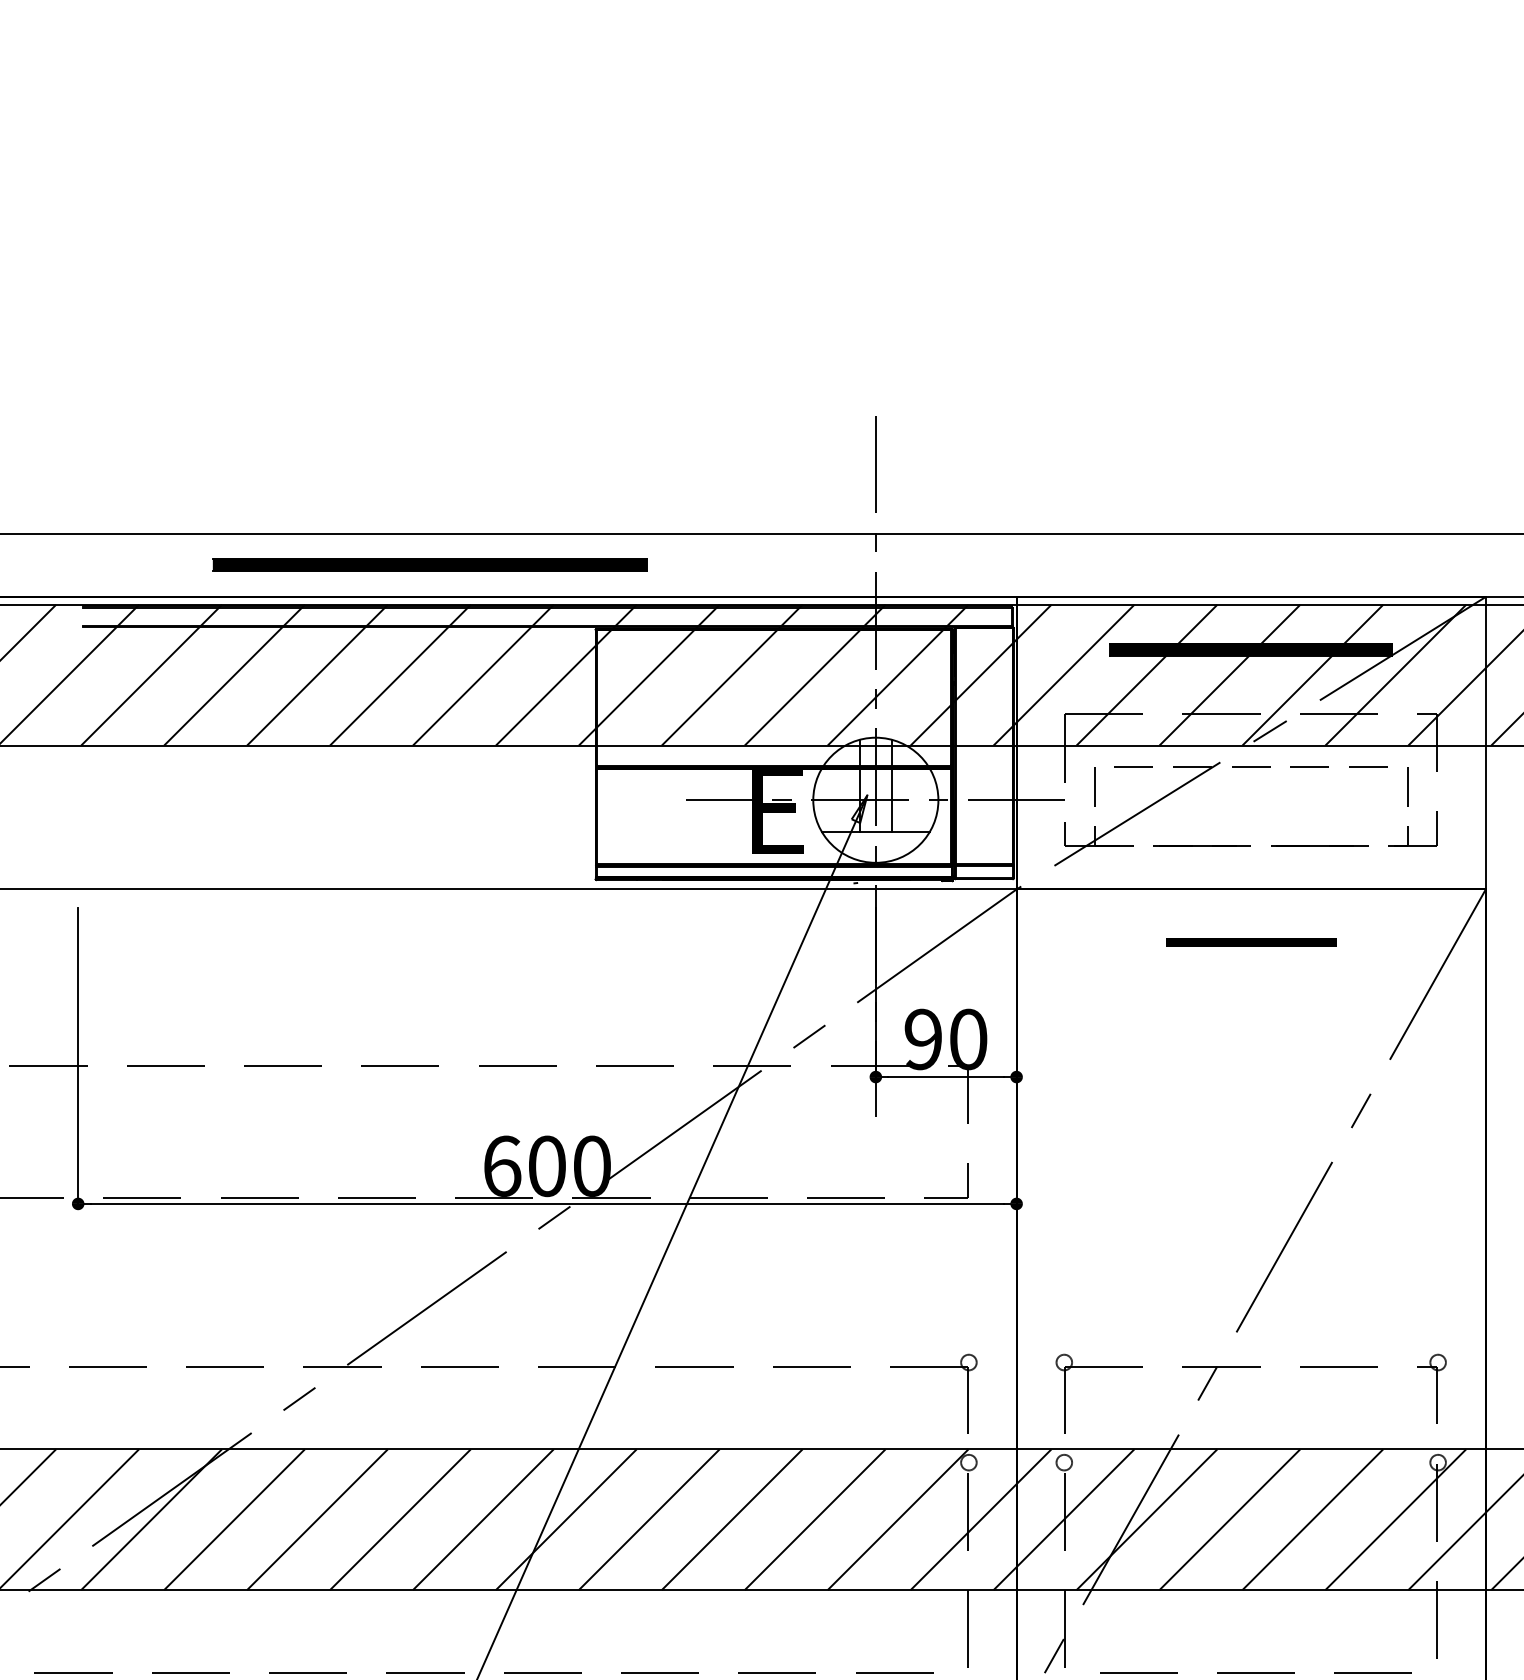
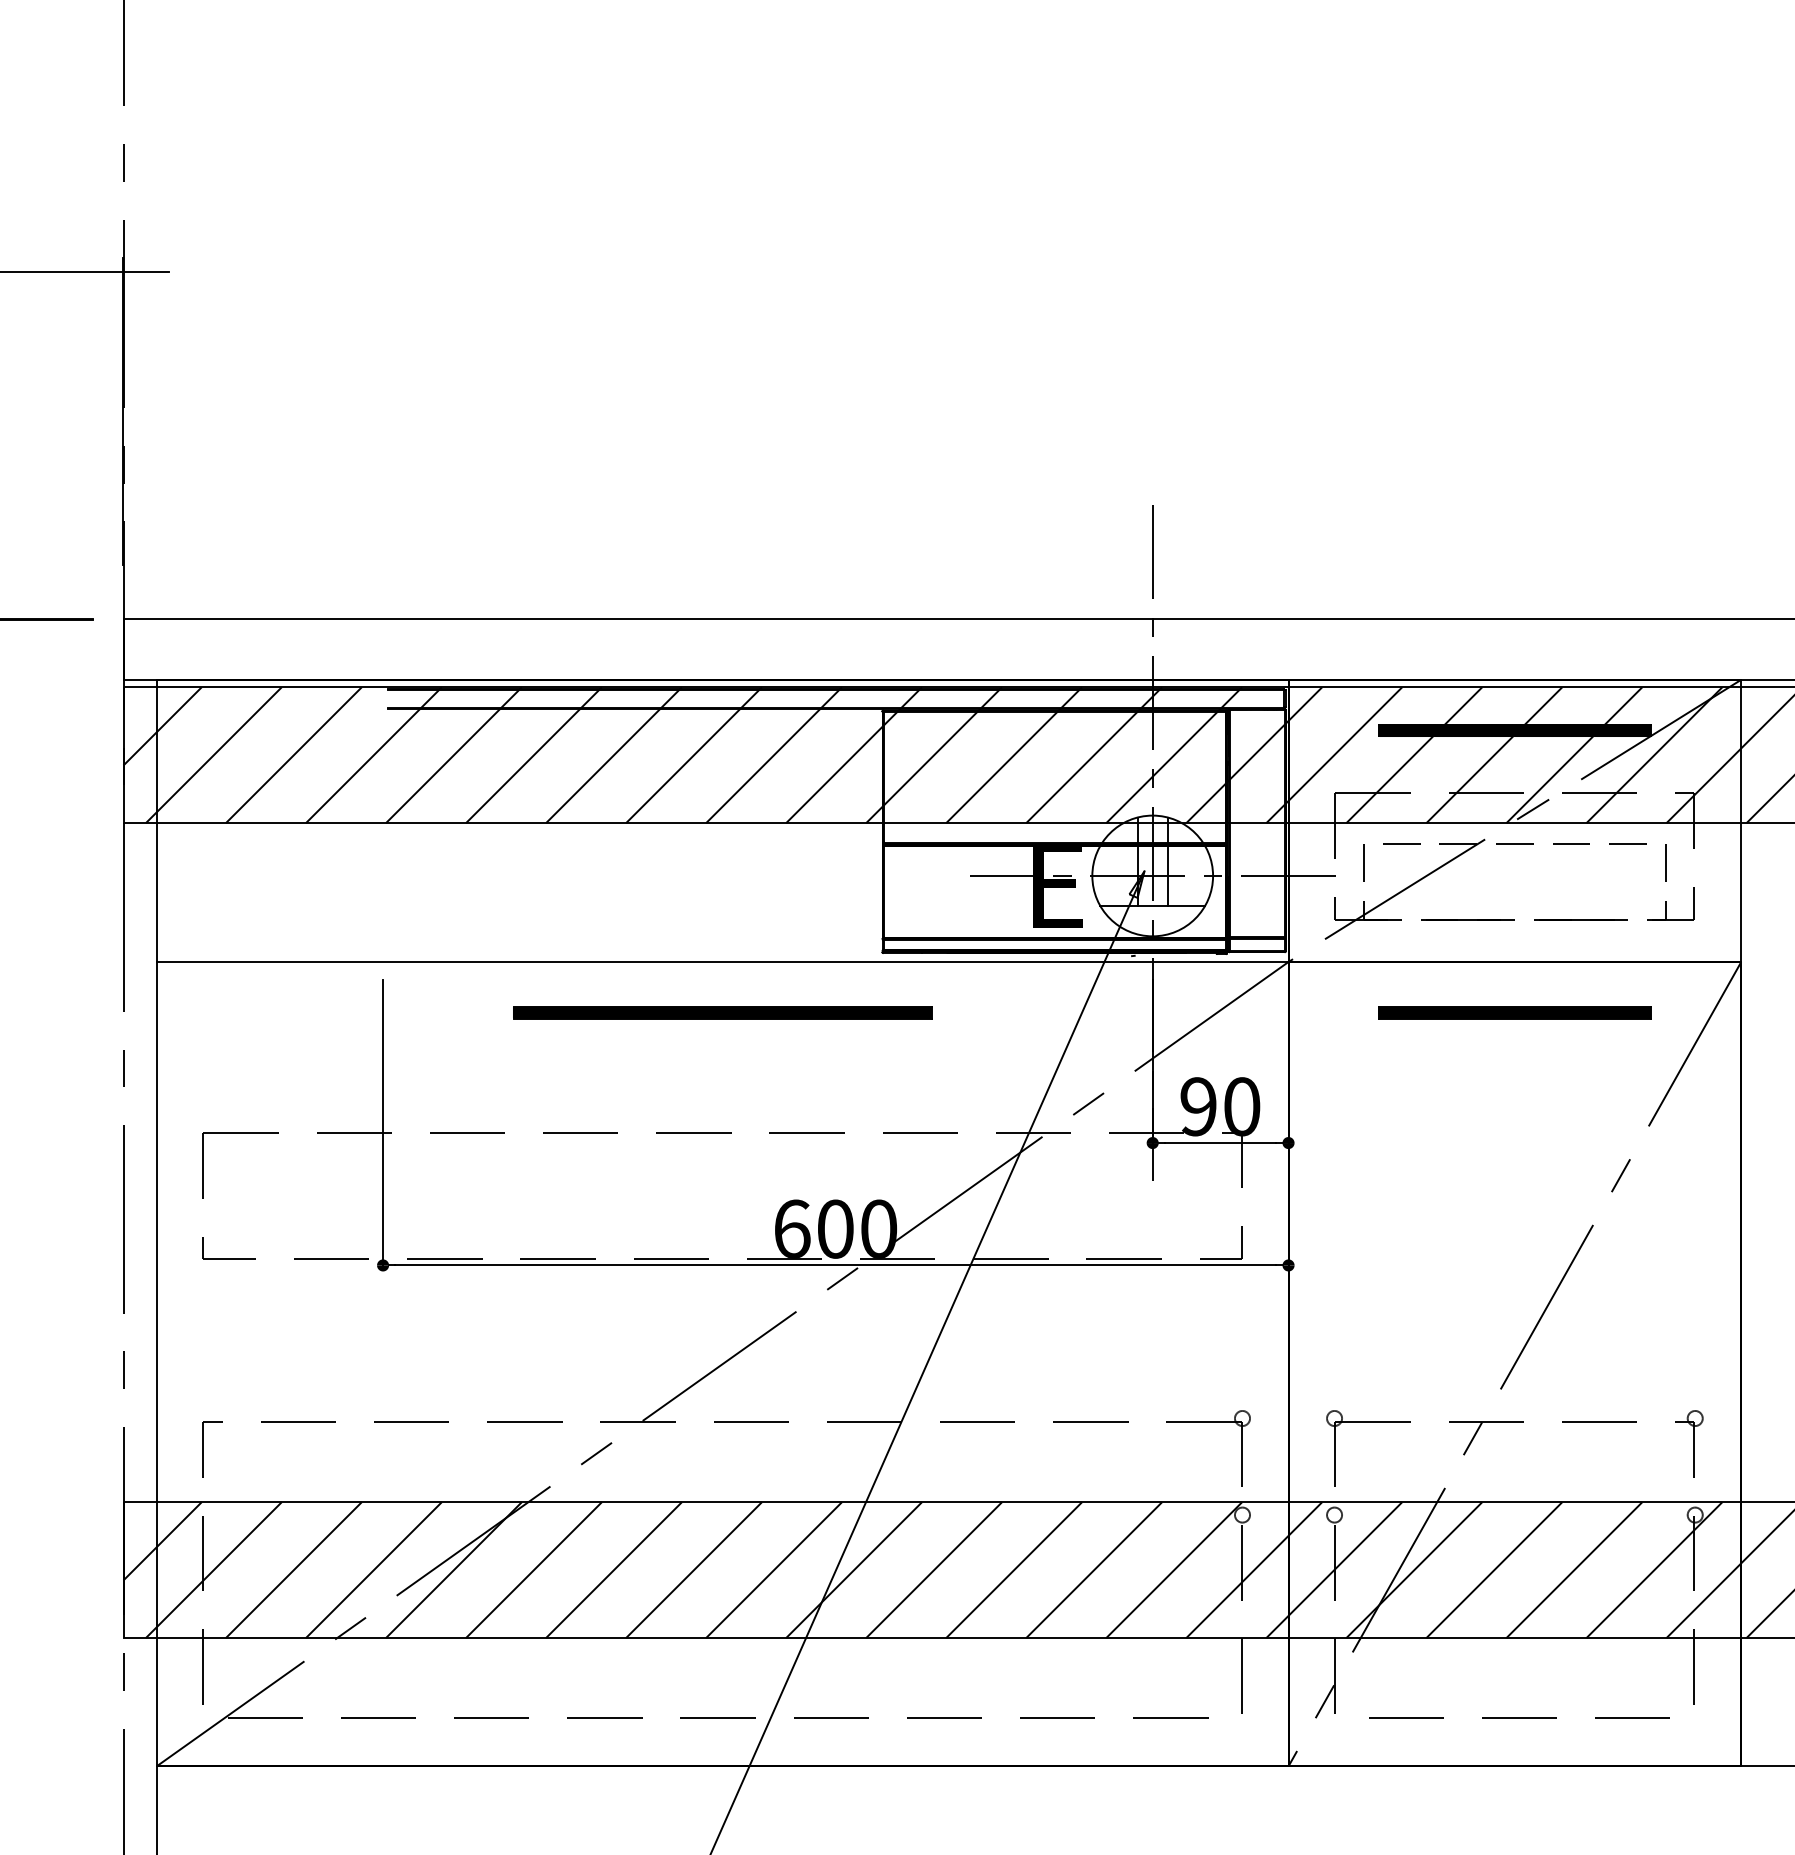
part: (429, 564) -> (722, 1012), moved
part: (1250, 941) -> (1514, 1012), size x1.67

